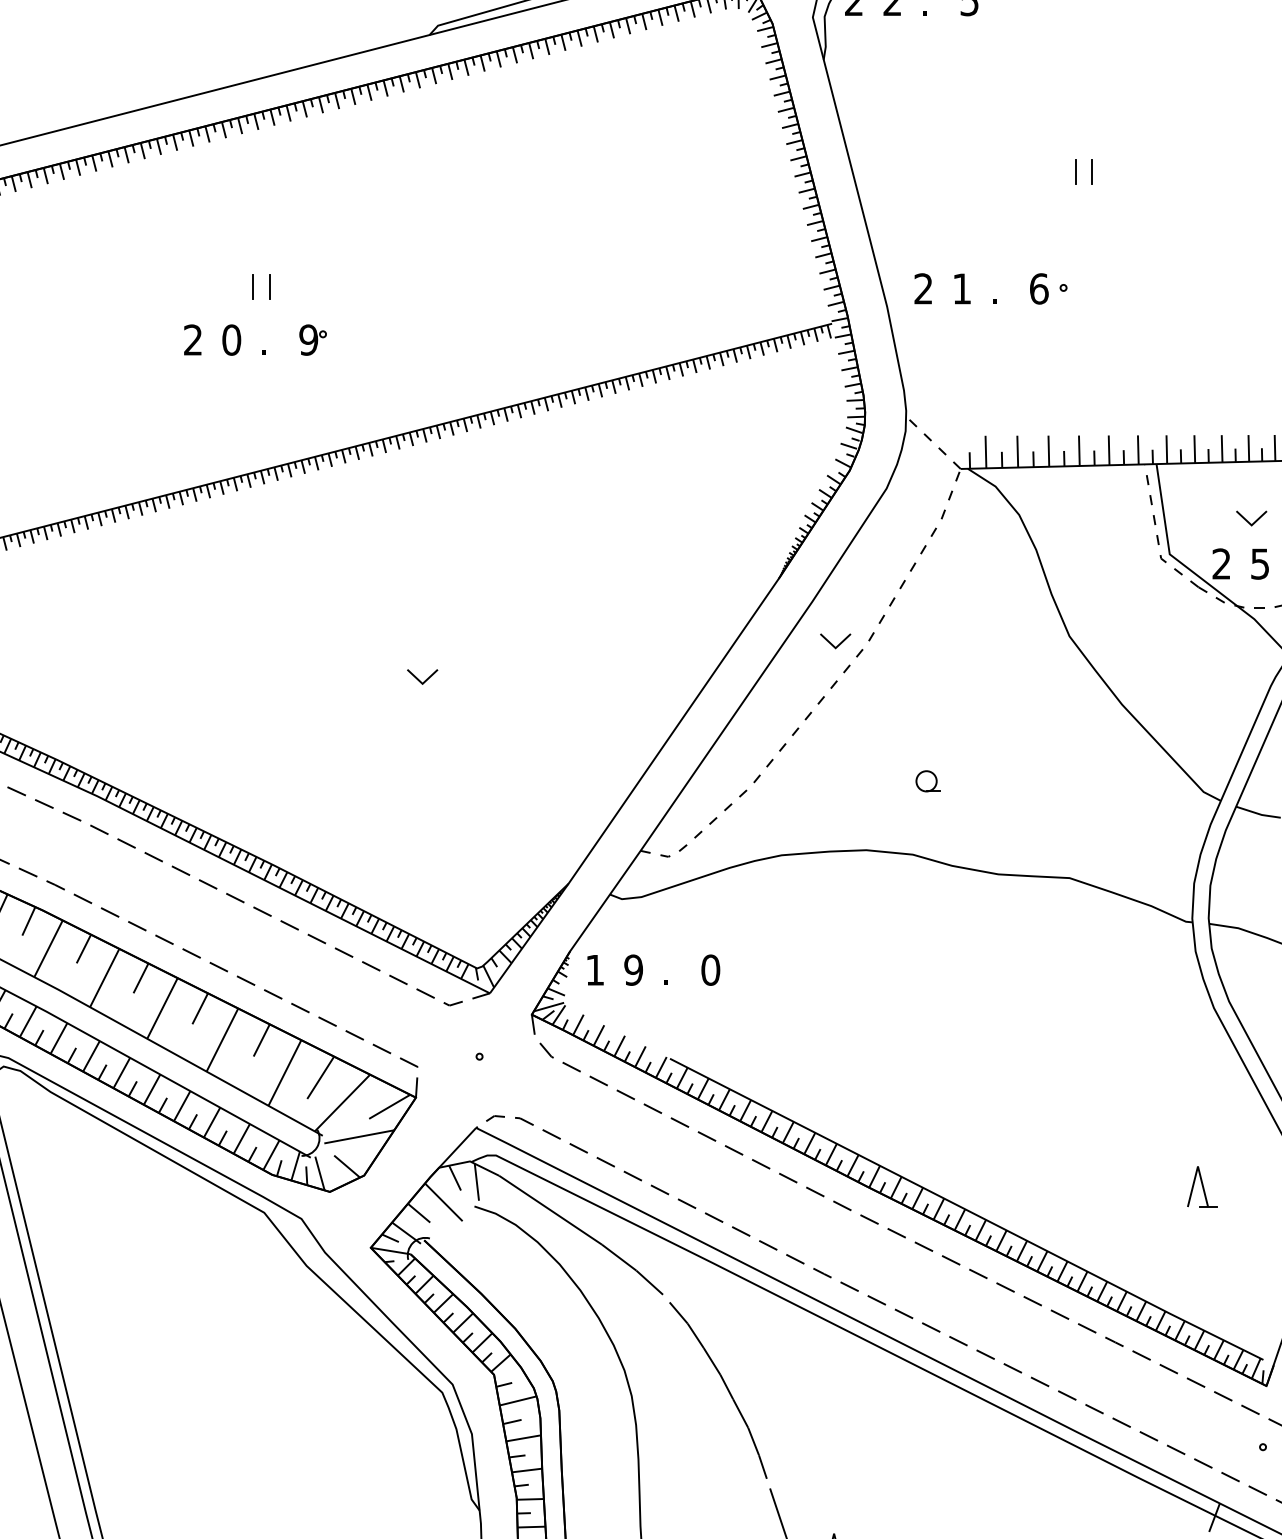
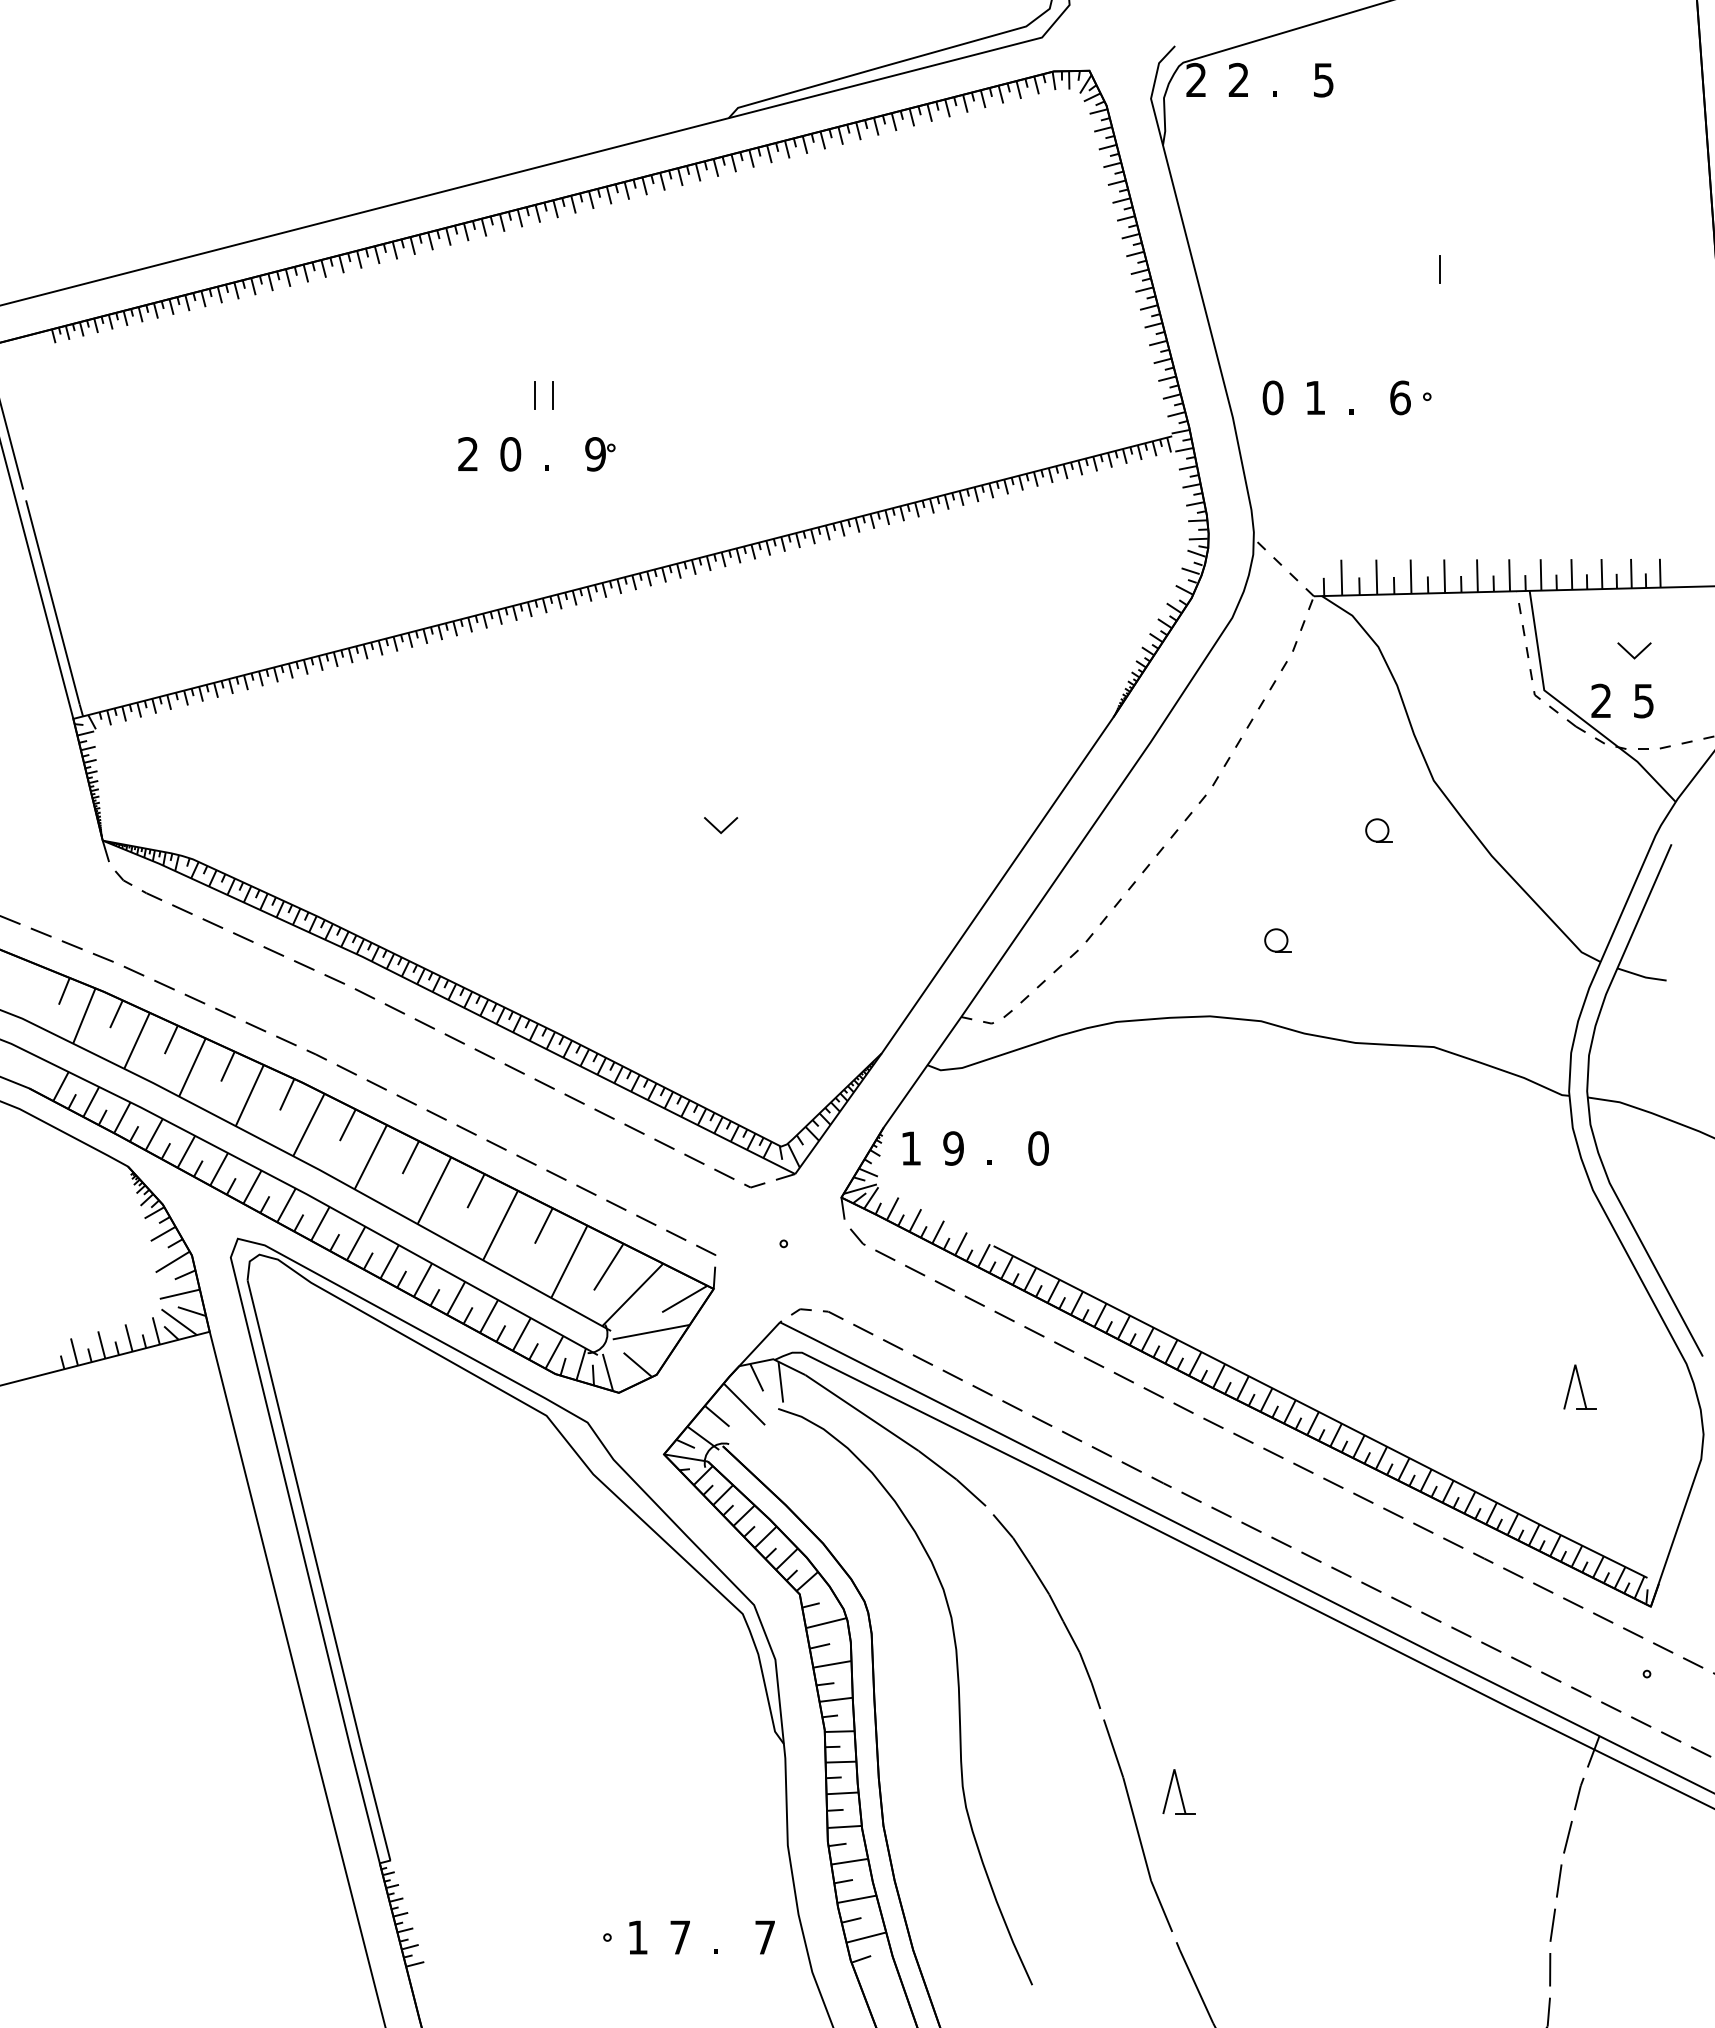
line: (1091, 171) -> (1458, 268), removed
text: (923, 288) -> (1272, 397), 2 -> 0
line: (839, 643) -> (1180, 788), removed
part: (1019, 681) -> (1378, 830), added

